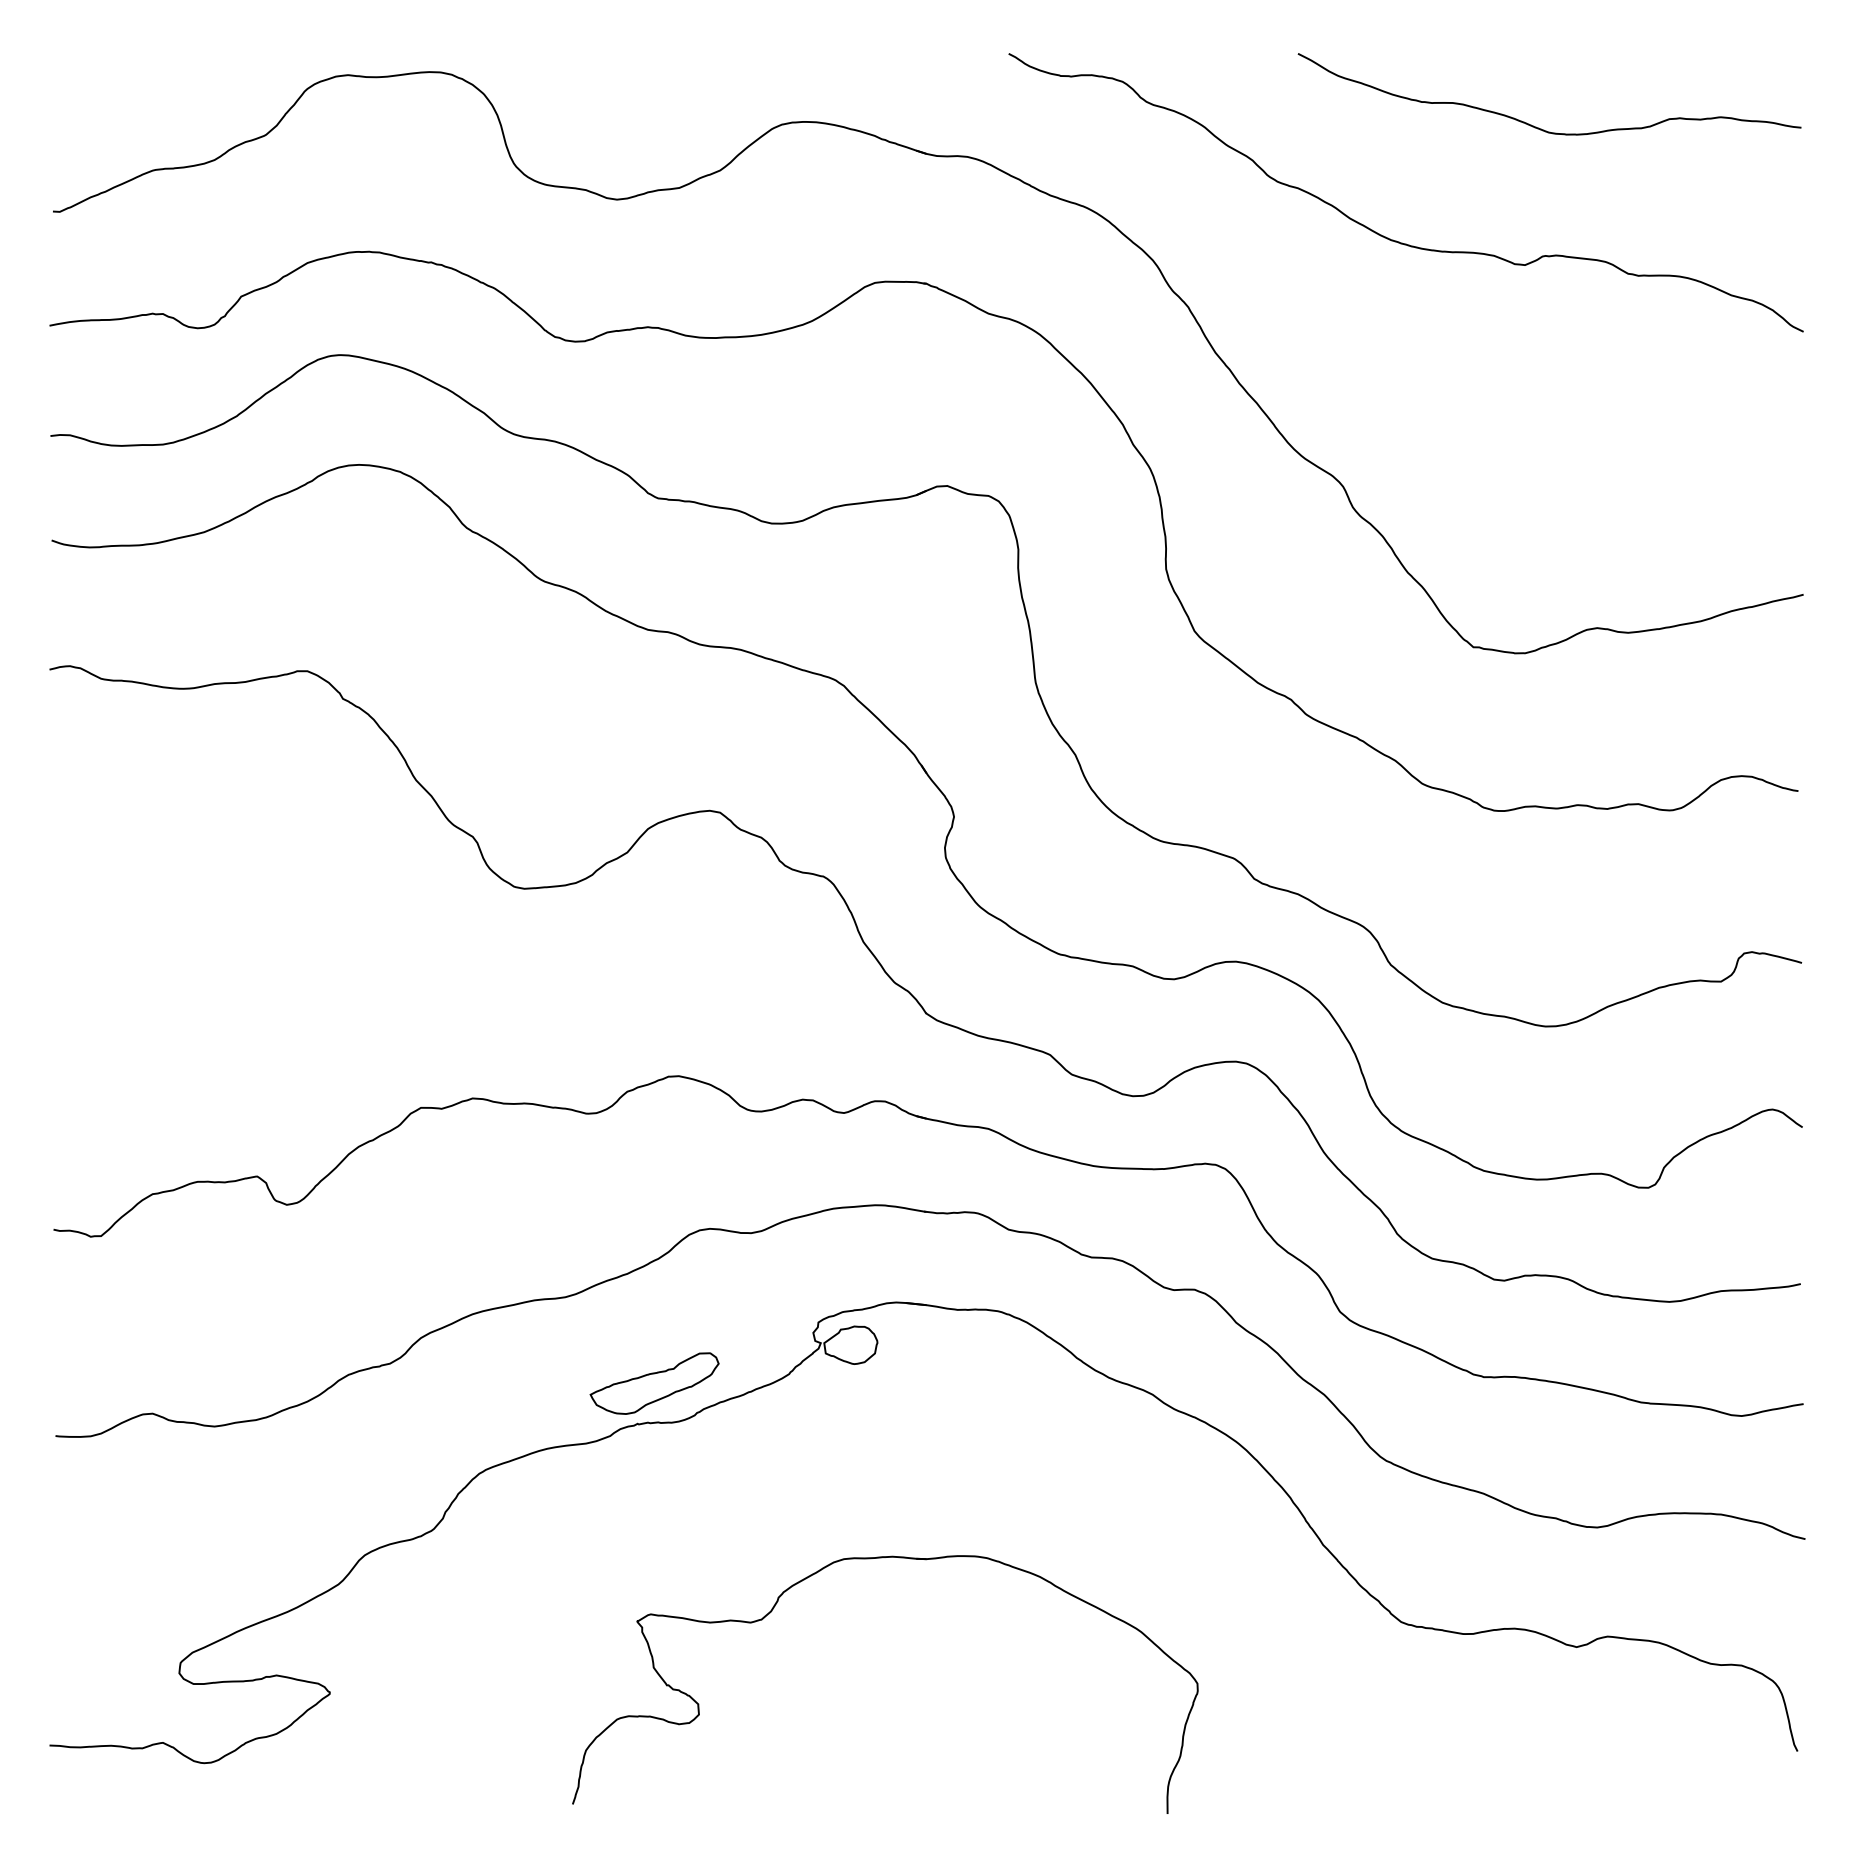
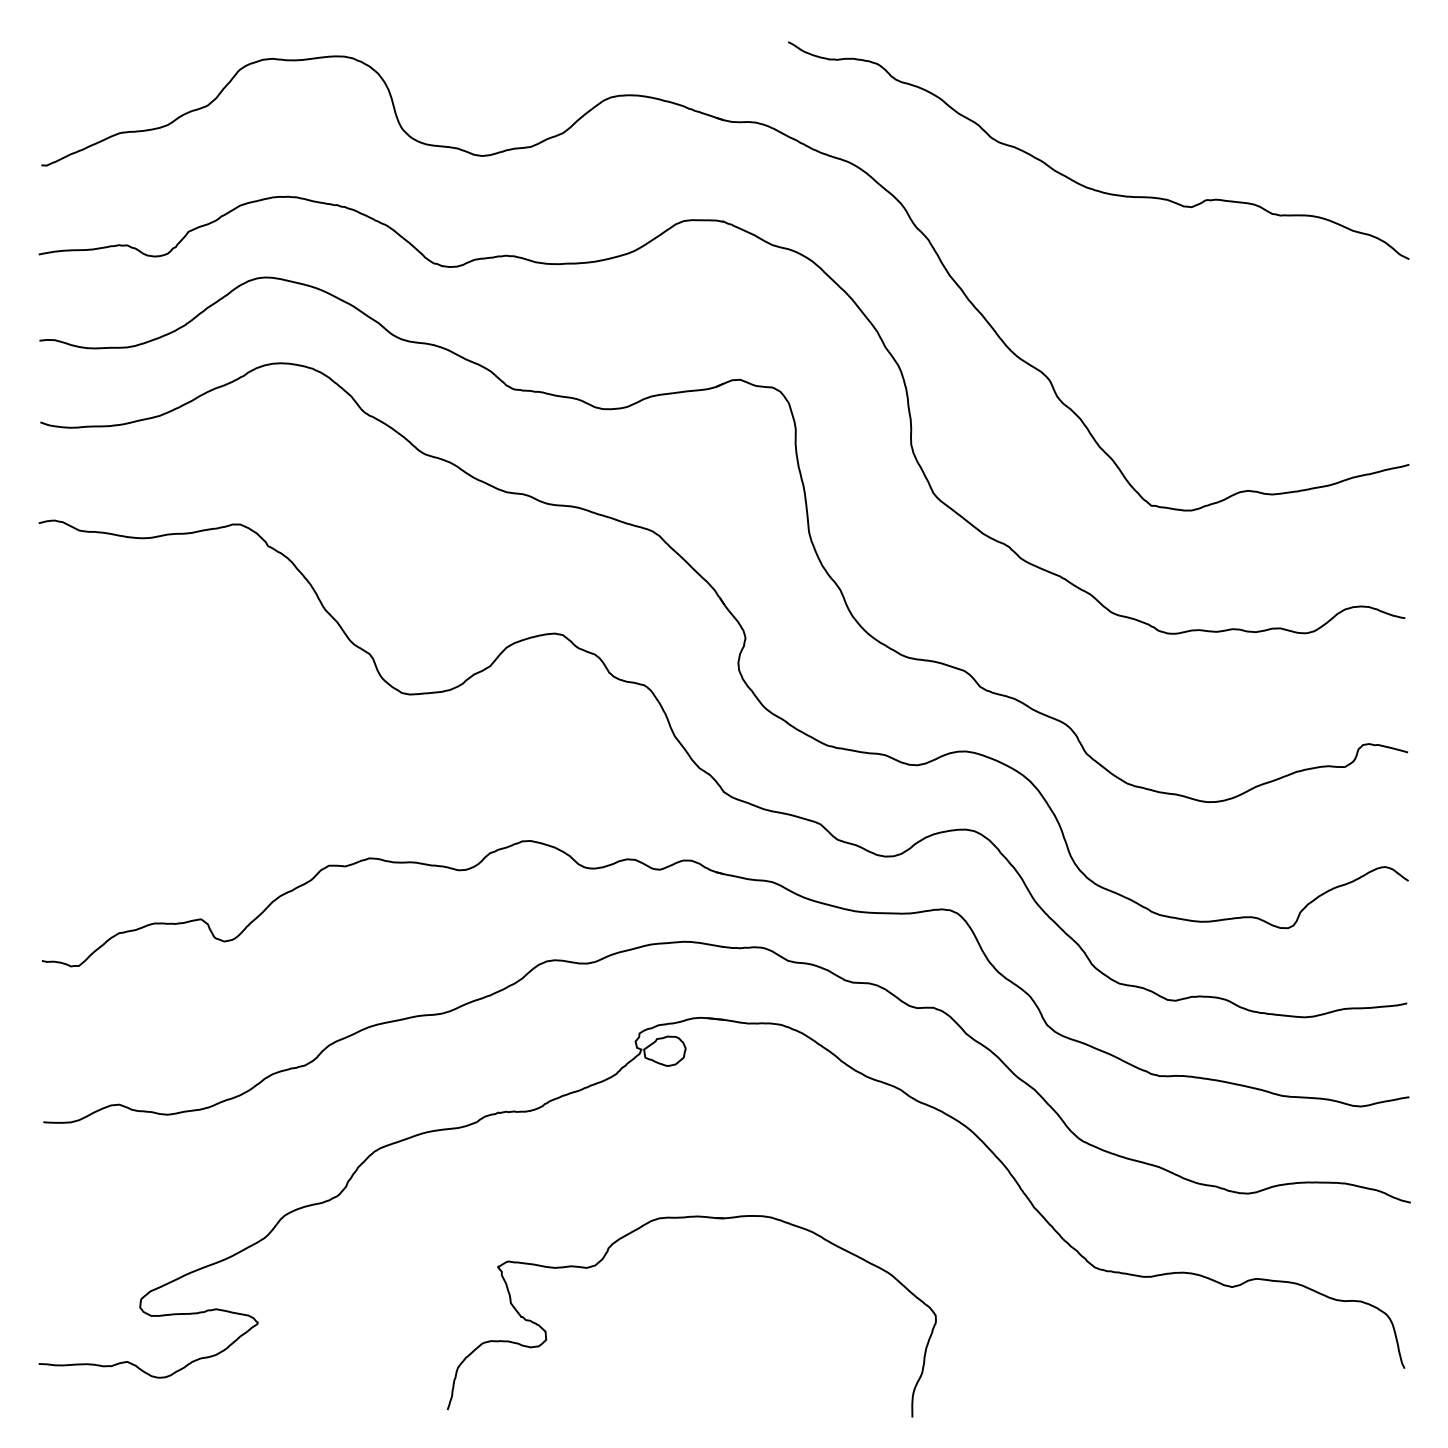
curve: (1536, 126) -> (1200, 98), removed
part: (654, 1383) -> (511, 1081), removed

